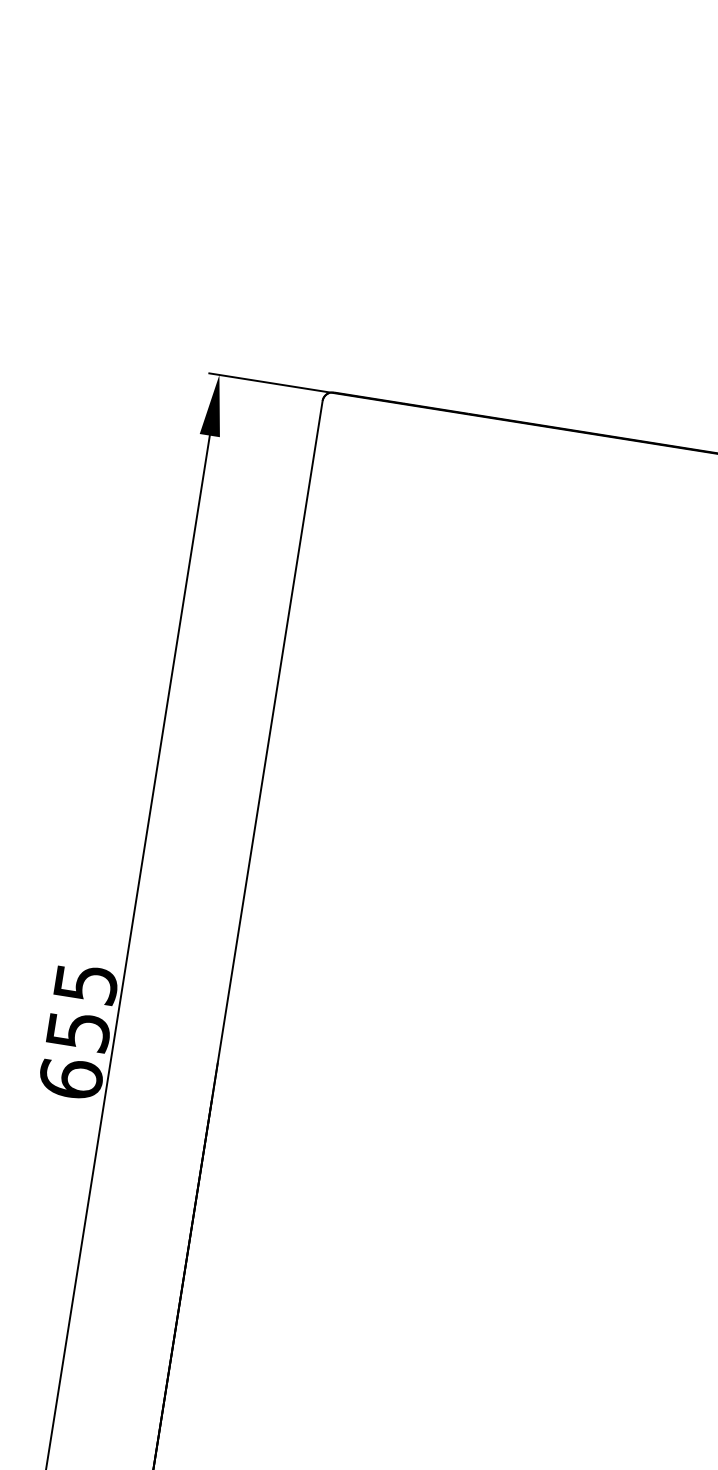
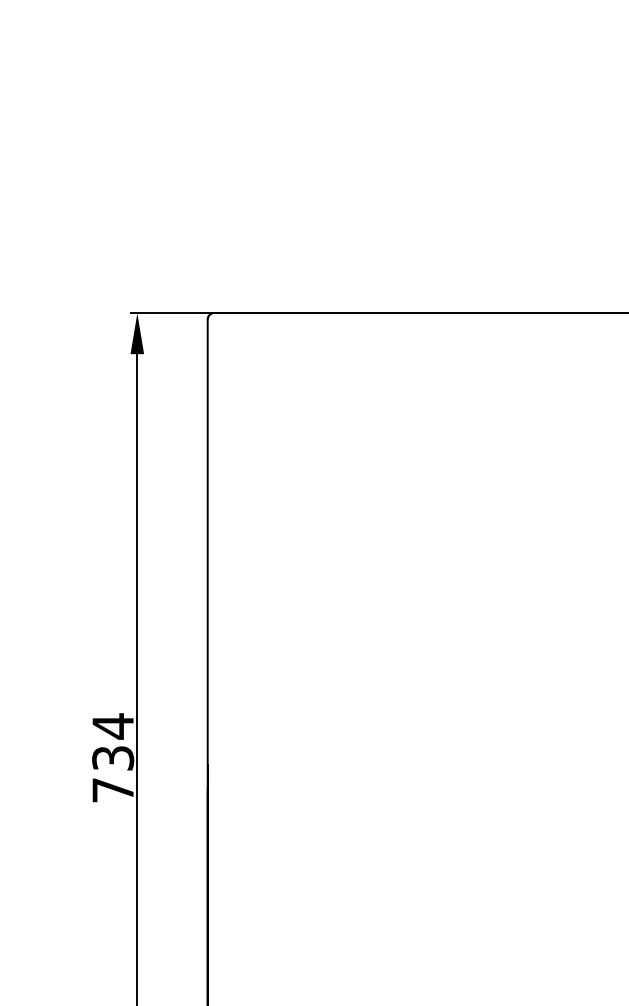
text: (79, 1030) -> (113, 757), 655 -> 734

